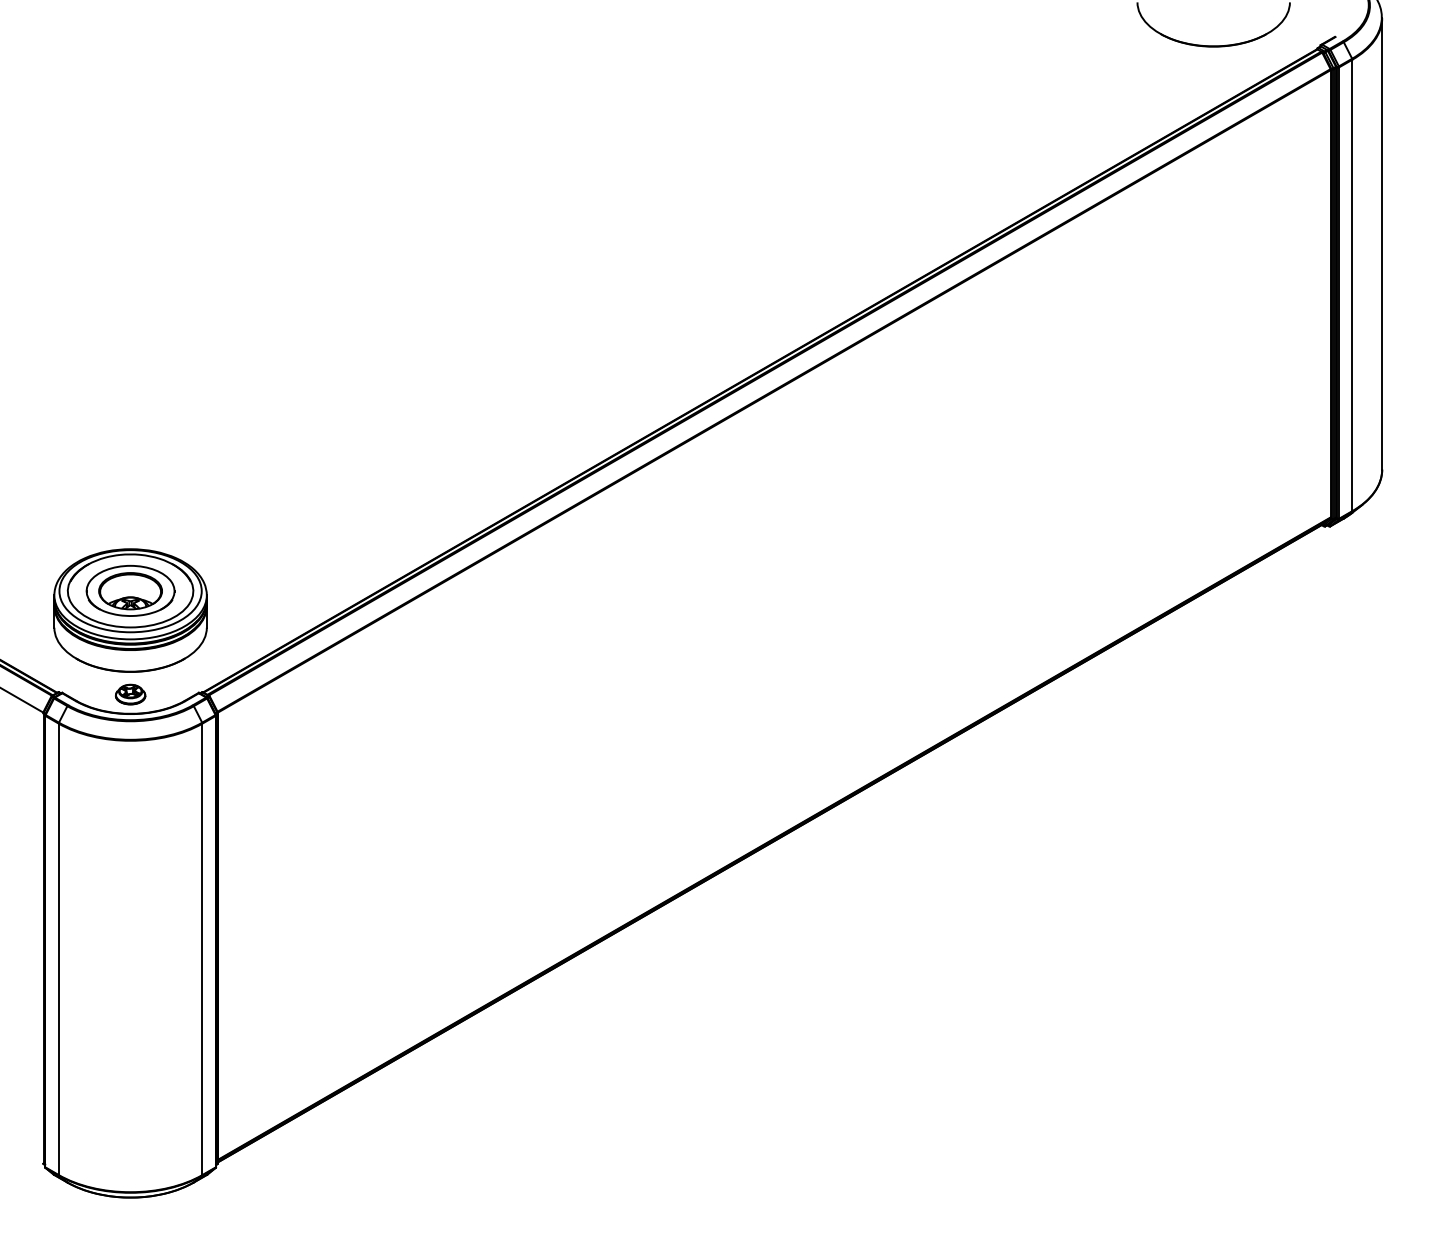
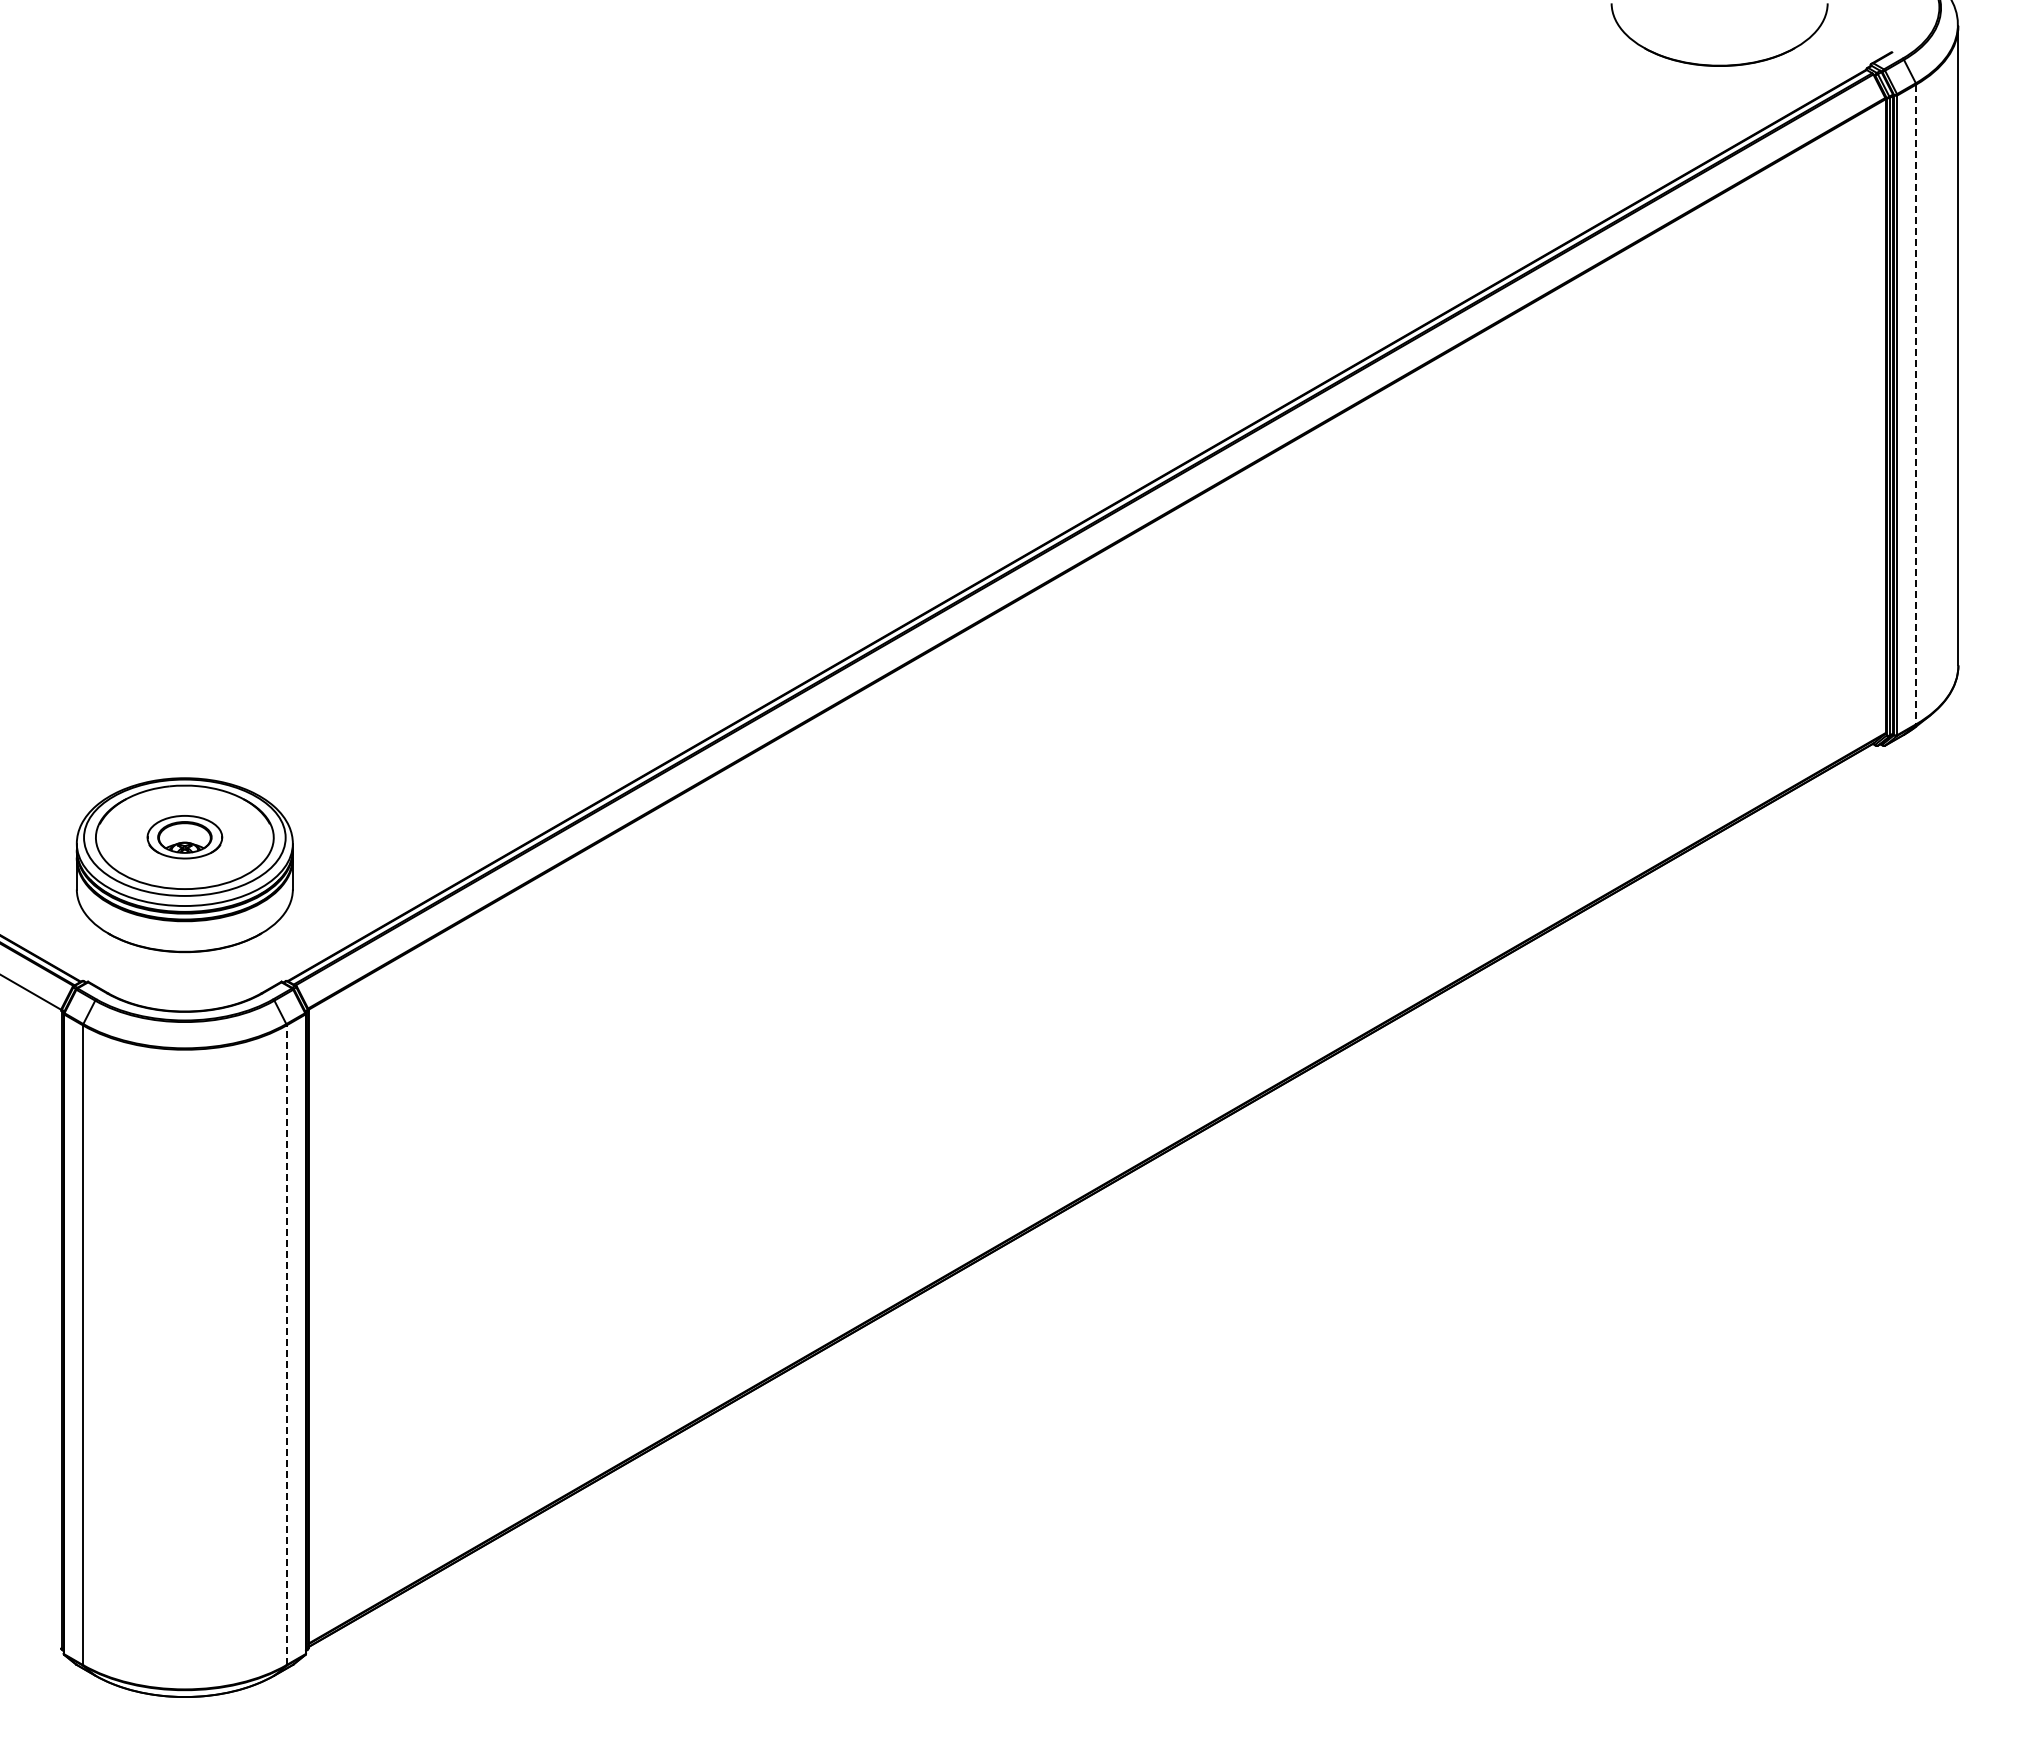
line: (1352, 285) -> (1916, 404), solid -> dashed
part: (130, 590) -> (184, 836), size x0.6
part: (130, 694) -> (184, 984), removed
line: (202, 949) -> (286, 1345), solid -> dashed

